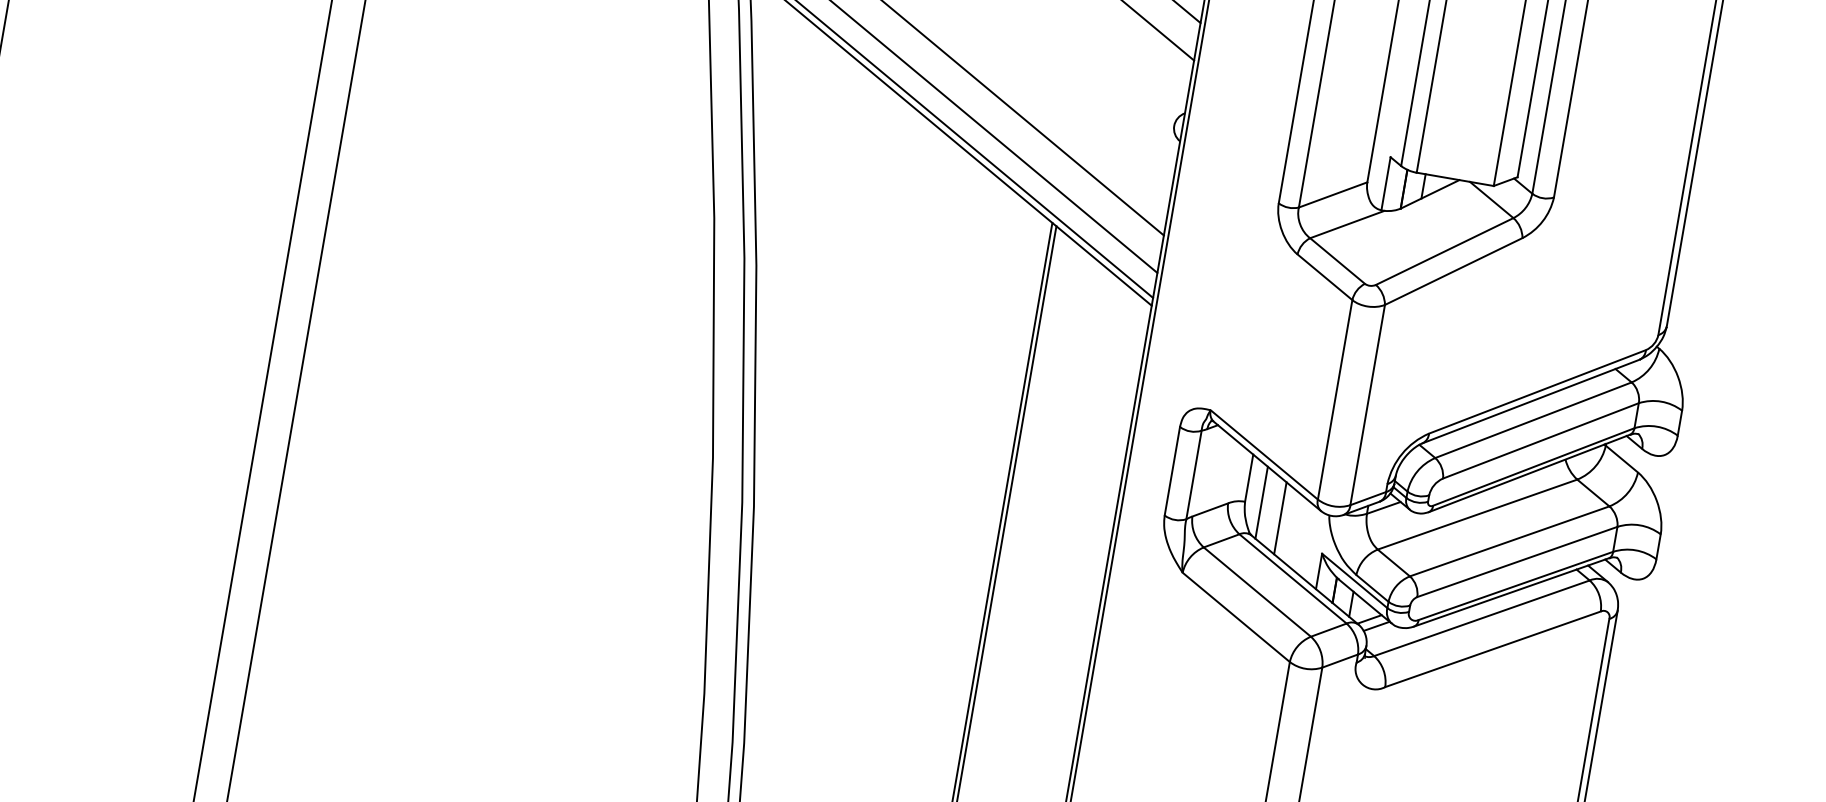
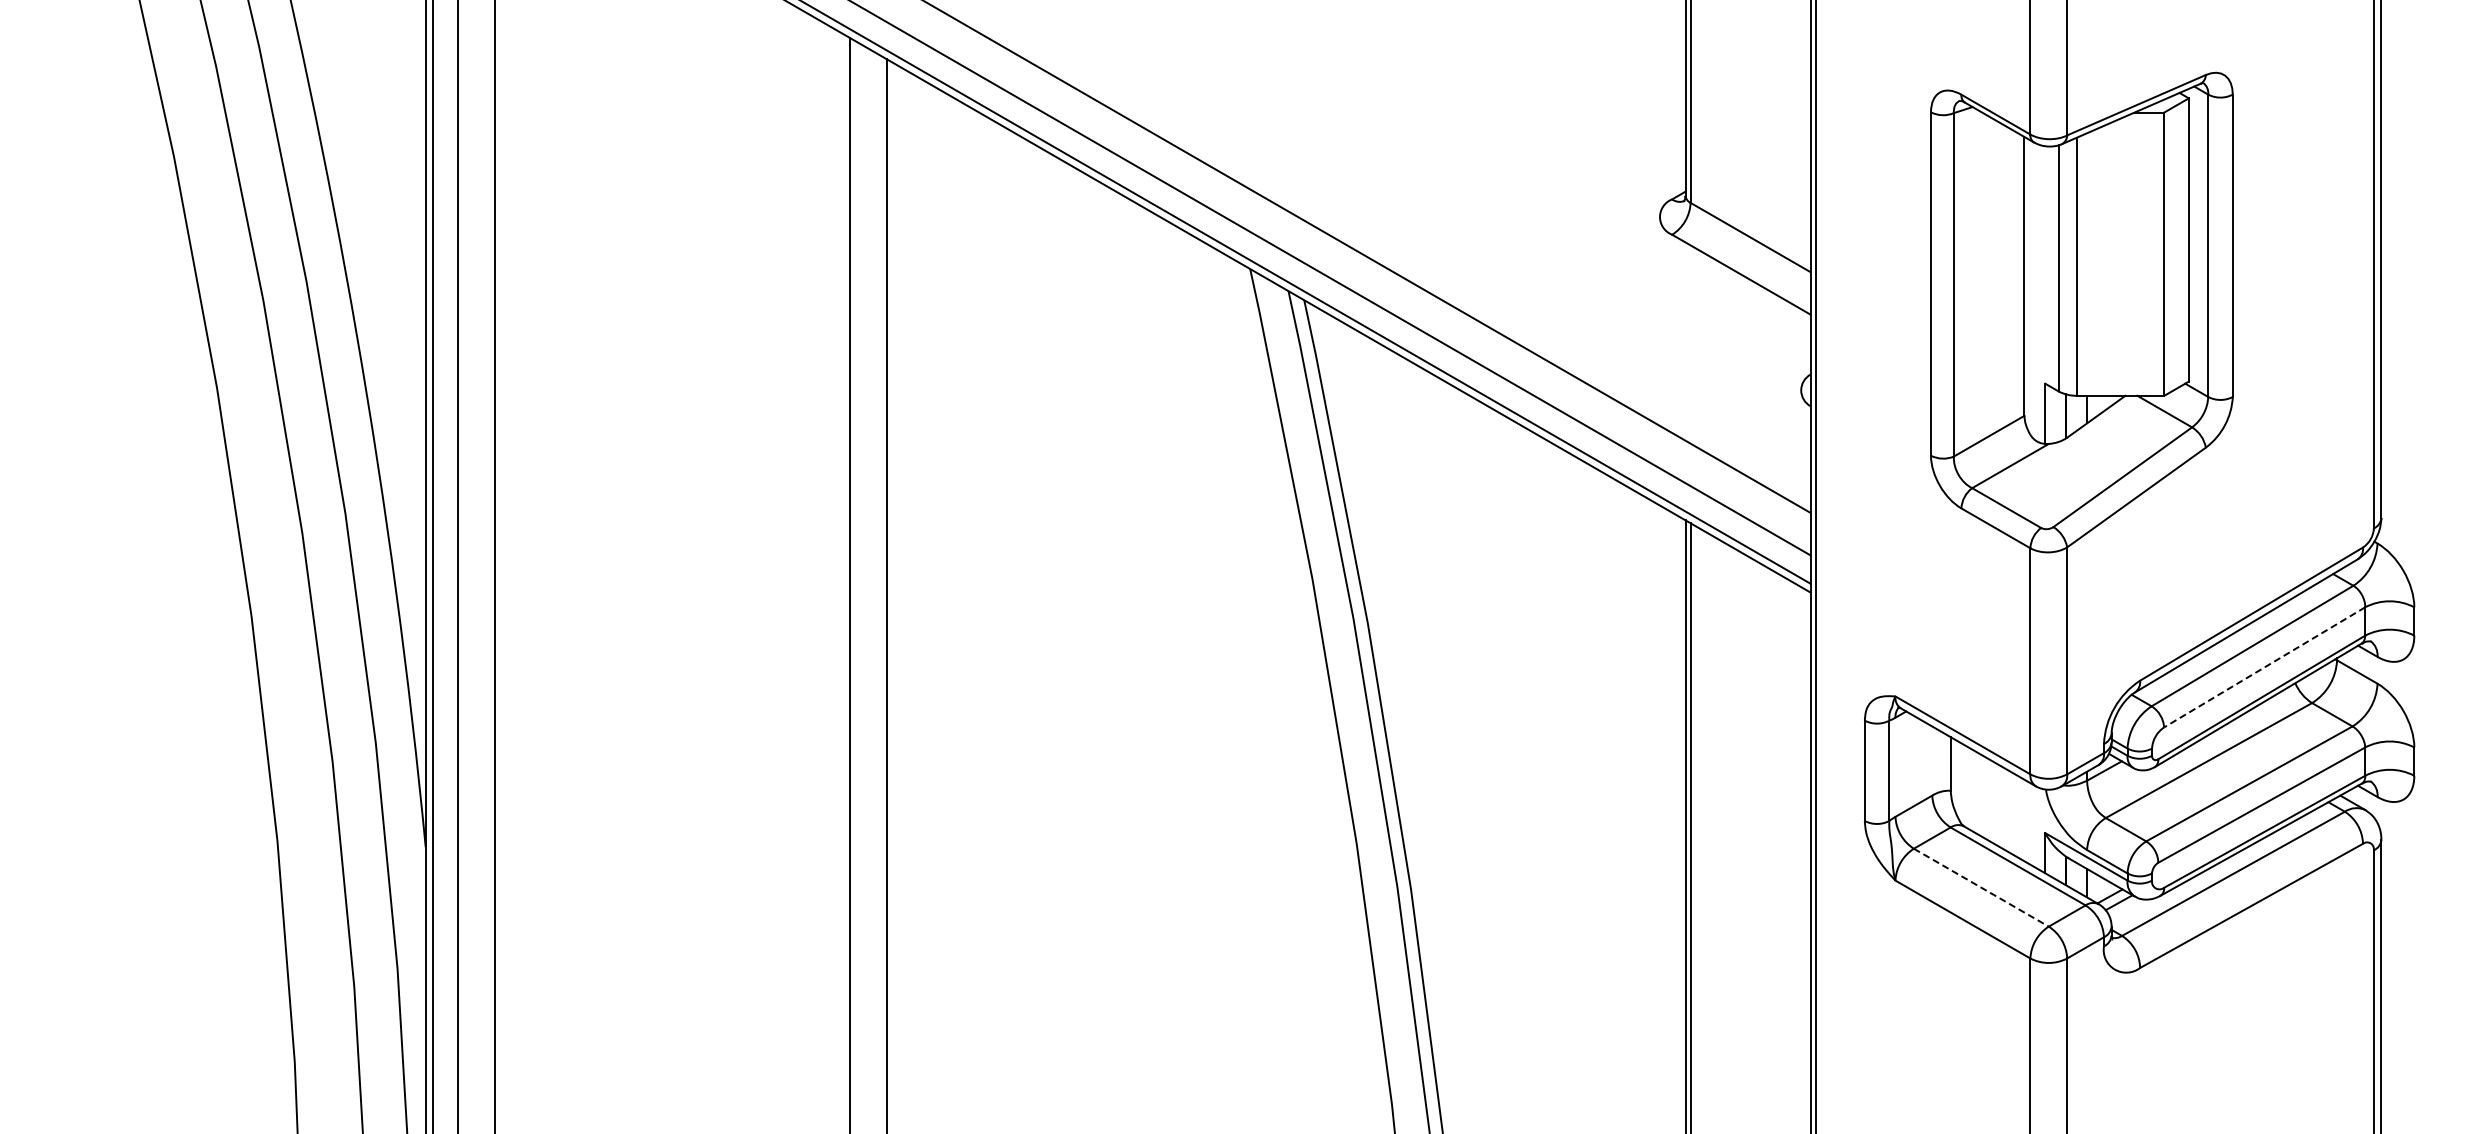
line: (1540, 440) -> (2264, 667), solid -> dashed
line: (1262, 502) -> (1969, 788), removed
line: (1280, 517) -> (1992, 801), removed
line: (1257, 591) -> (1981, 887), solid -> dashed

